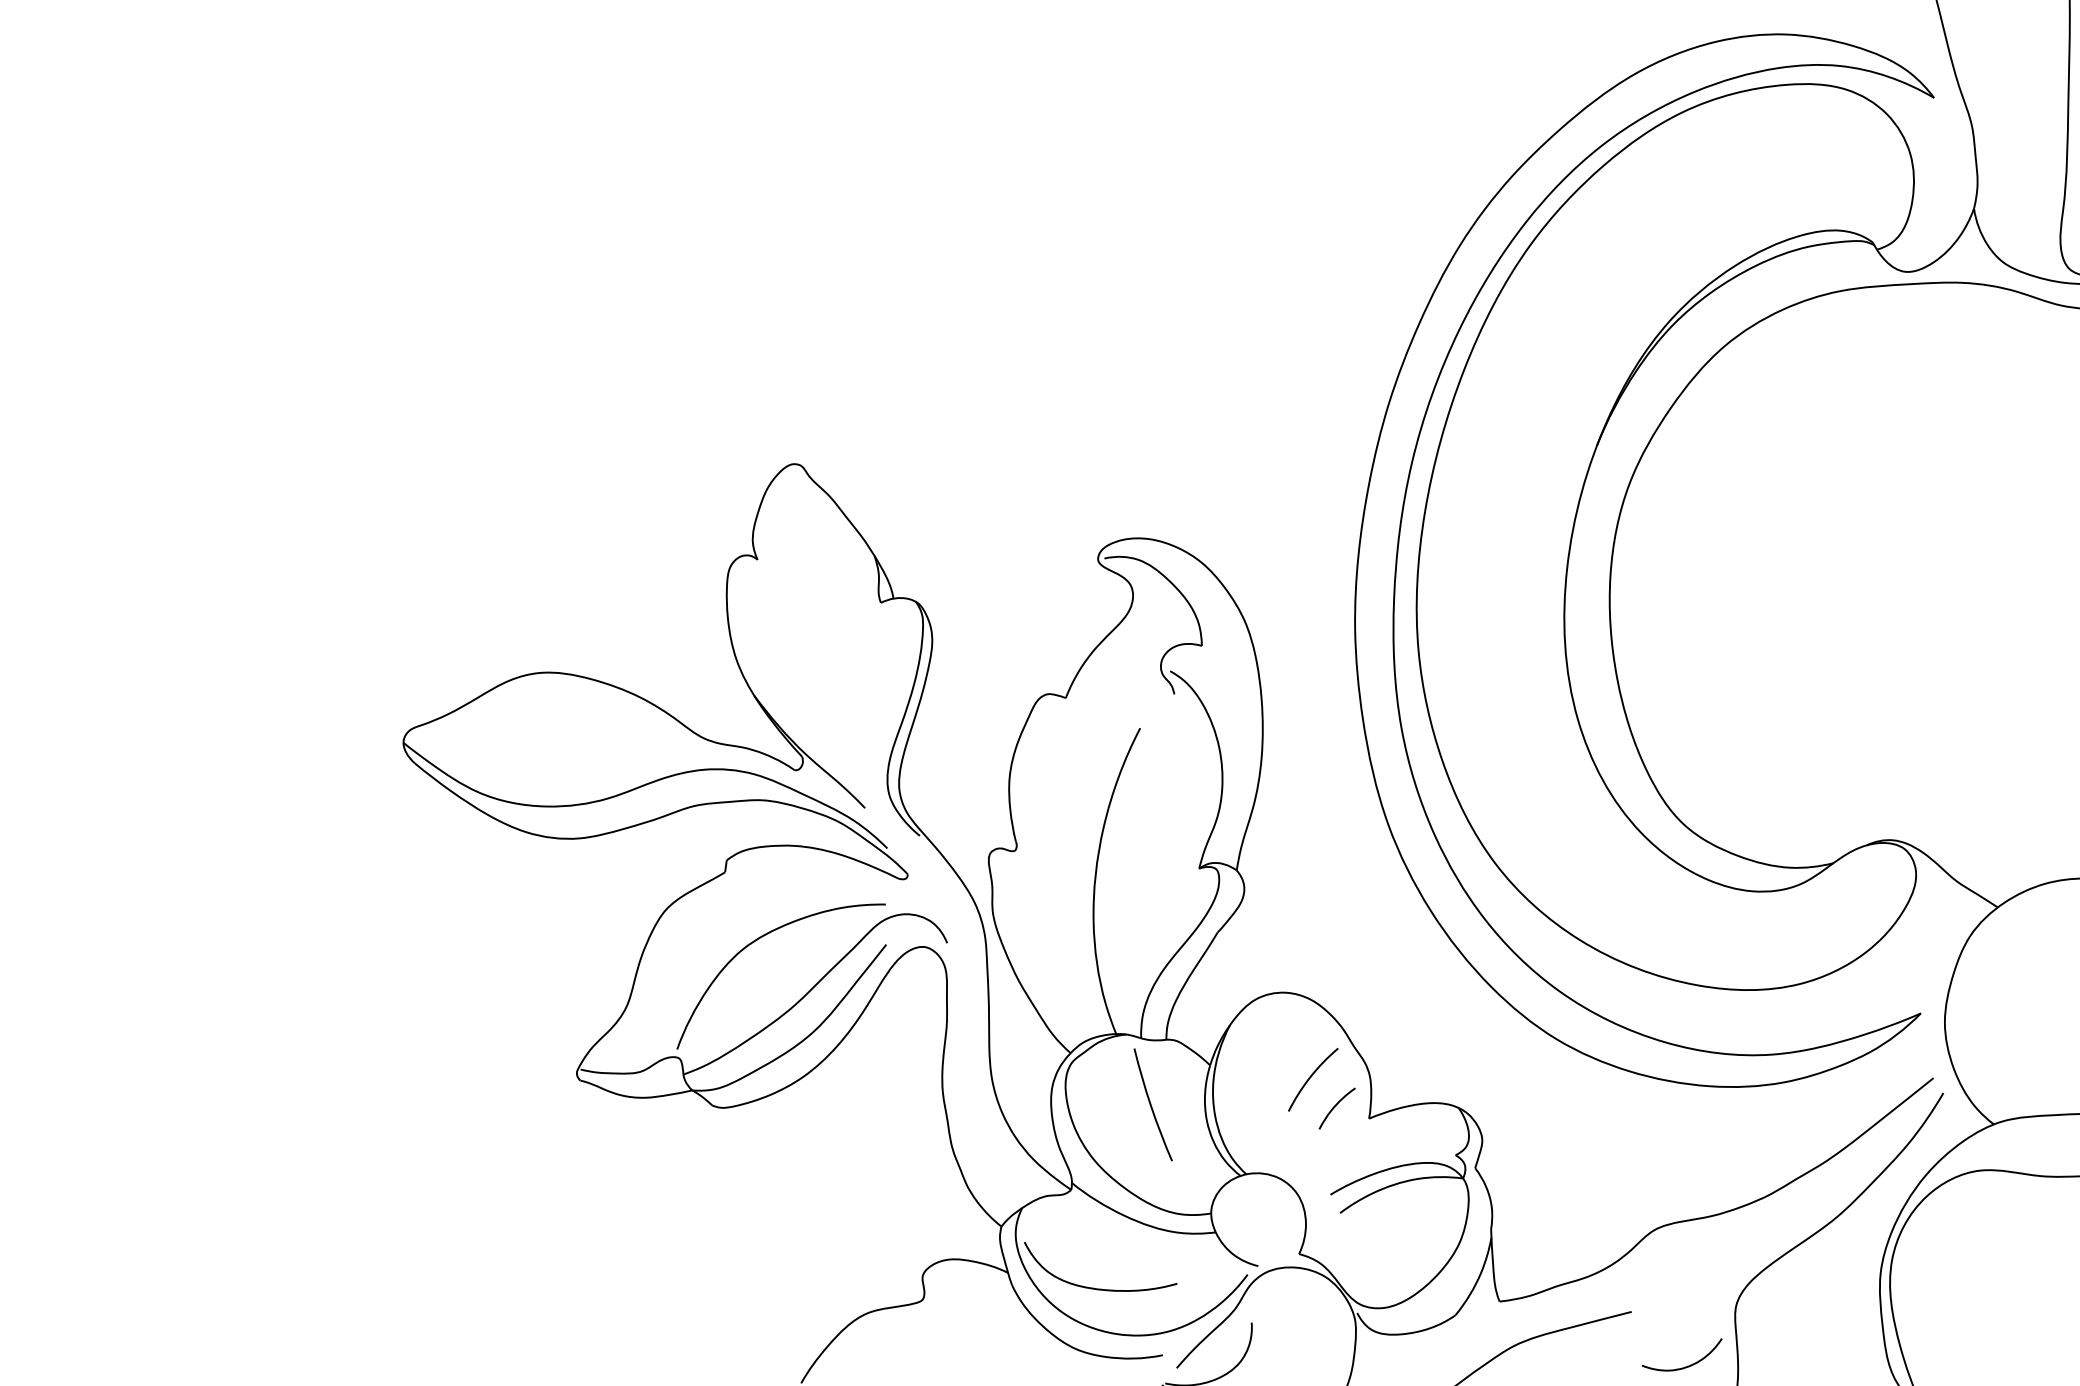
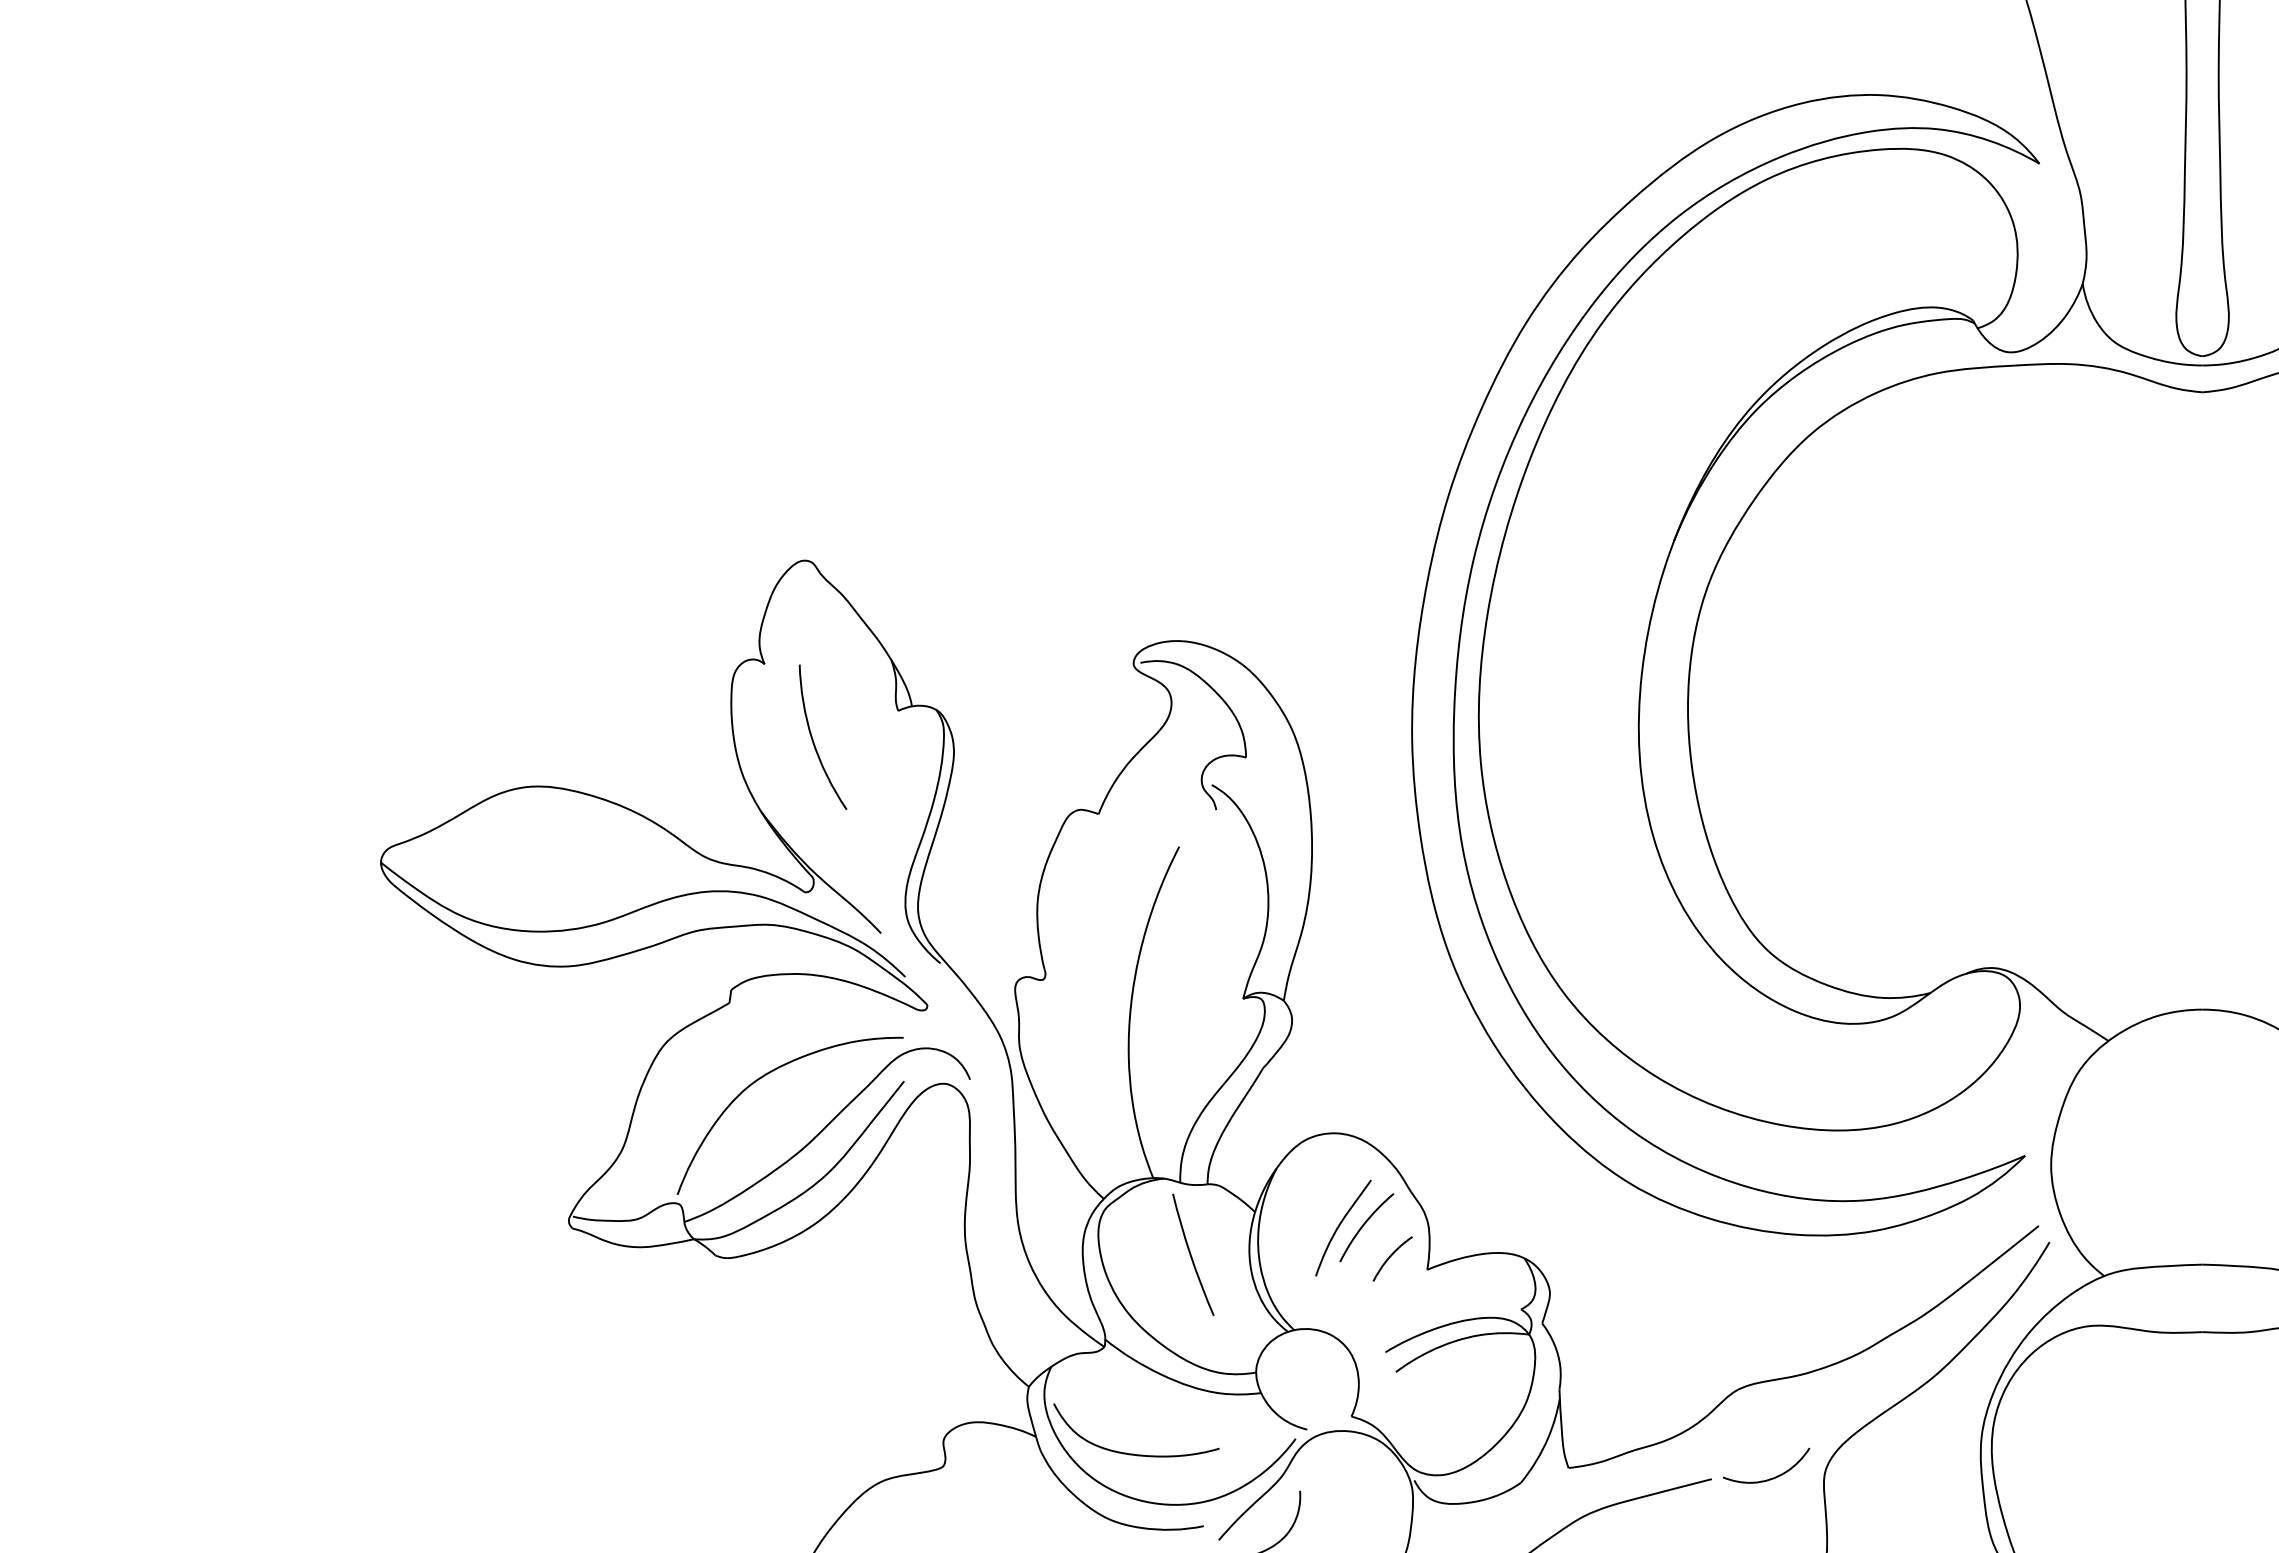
curve: (802, 629) -> (813, 739), added
curve: (1289, 1077) -> (1340, 1225), added
curve: (1684, 1366) -> (1769, 1478), moved

